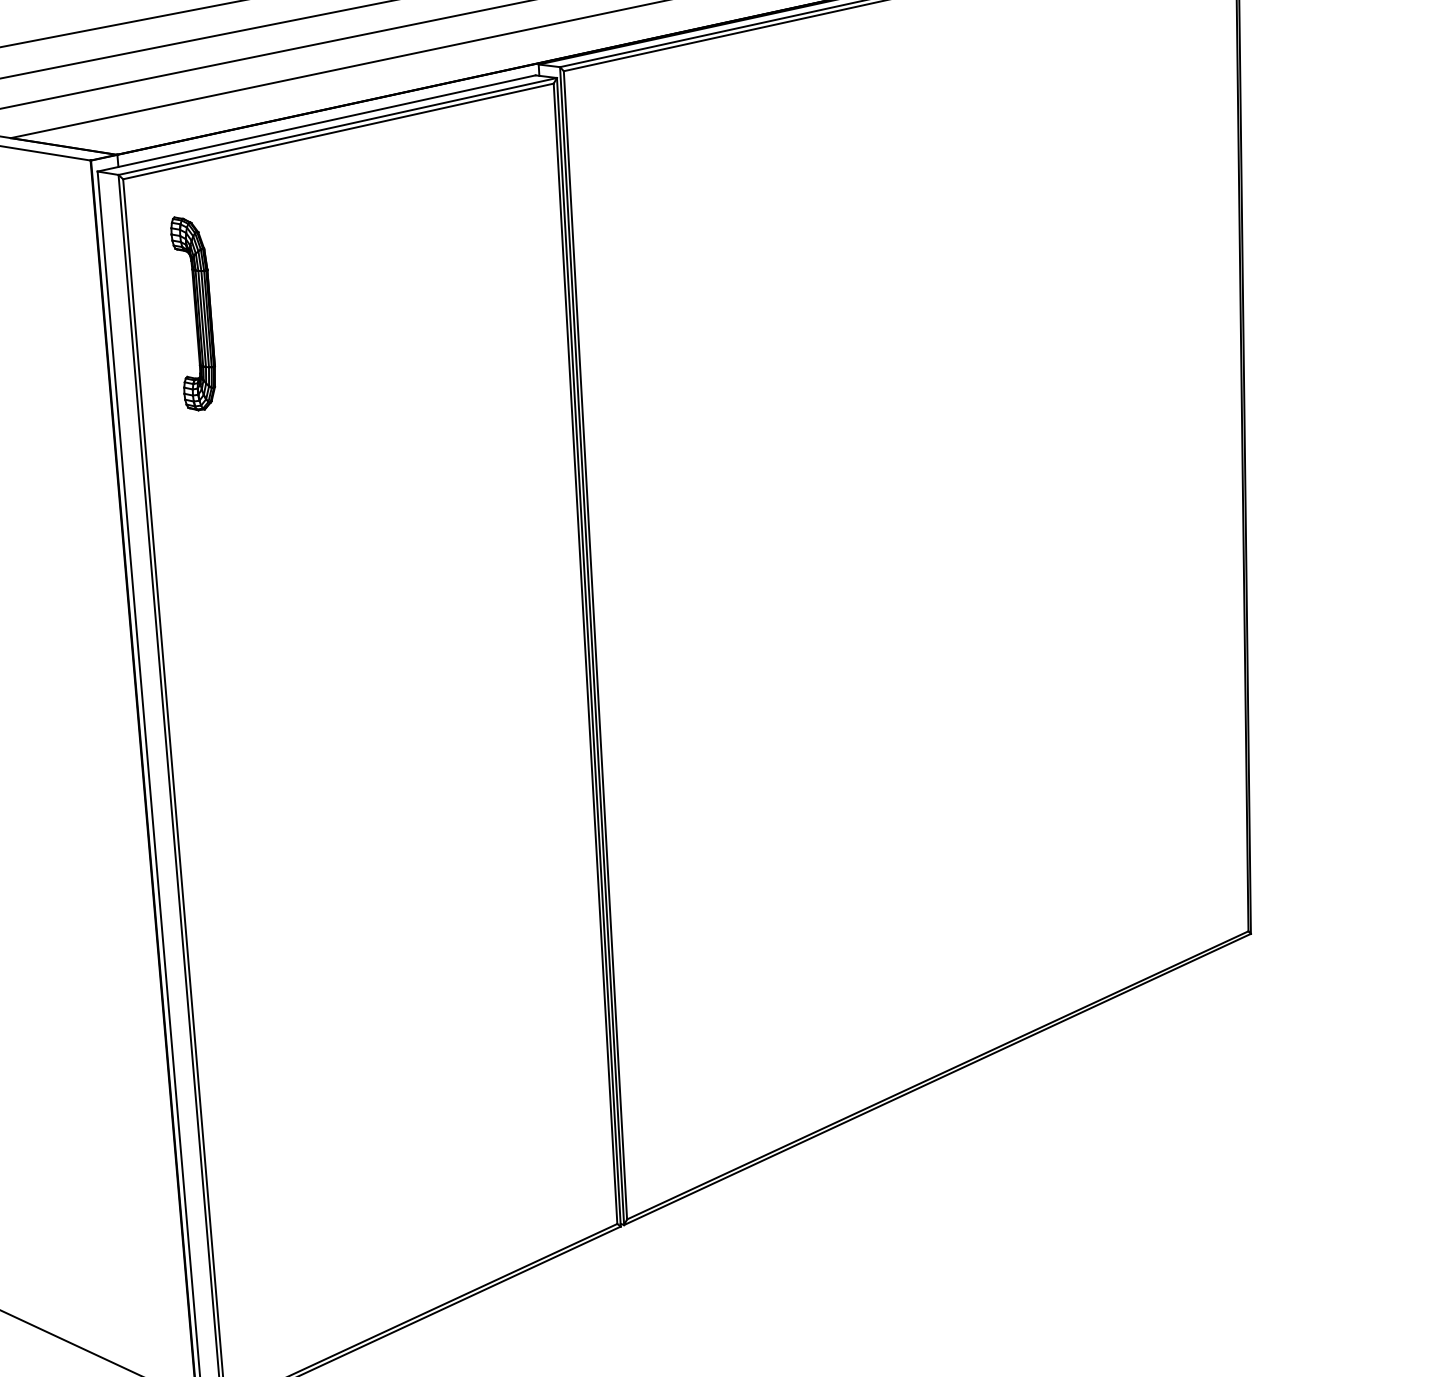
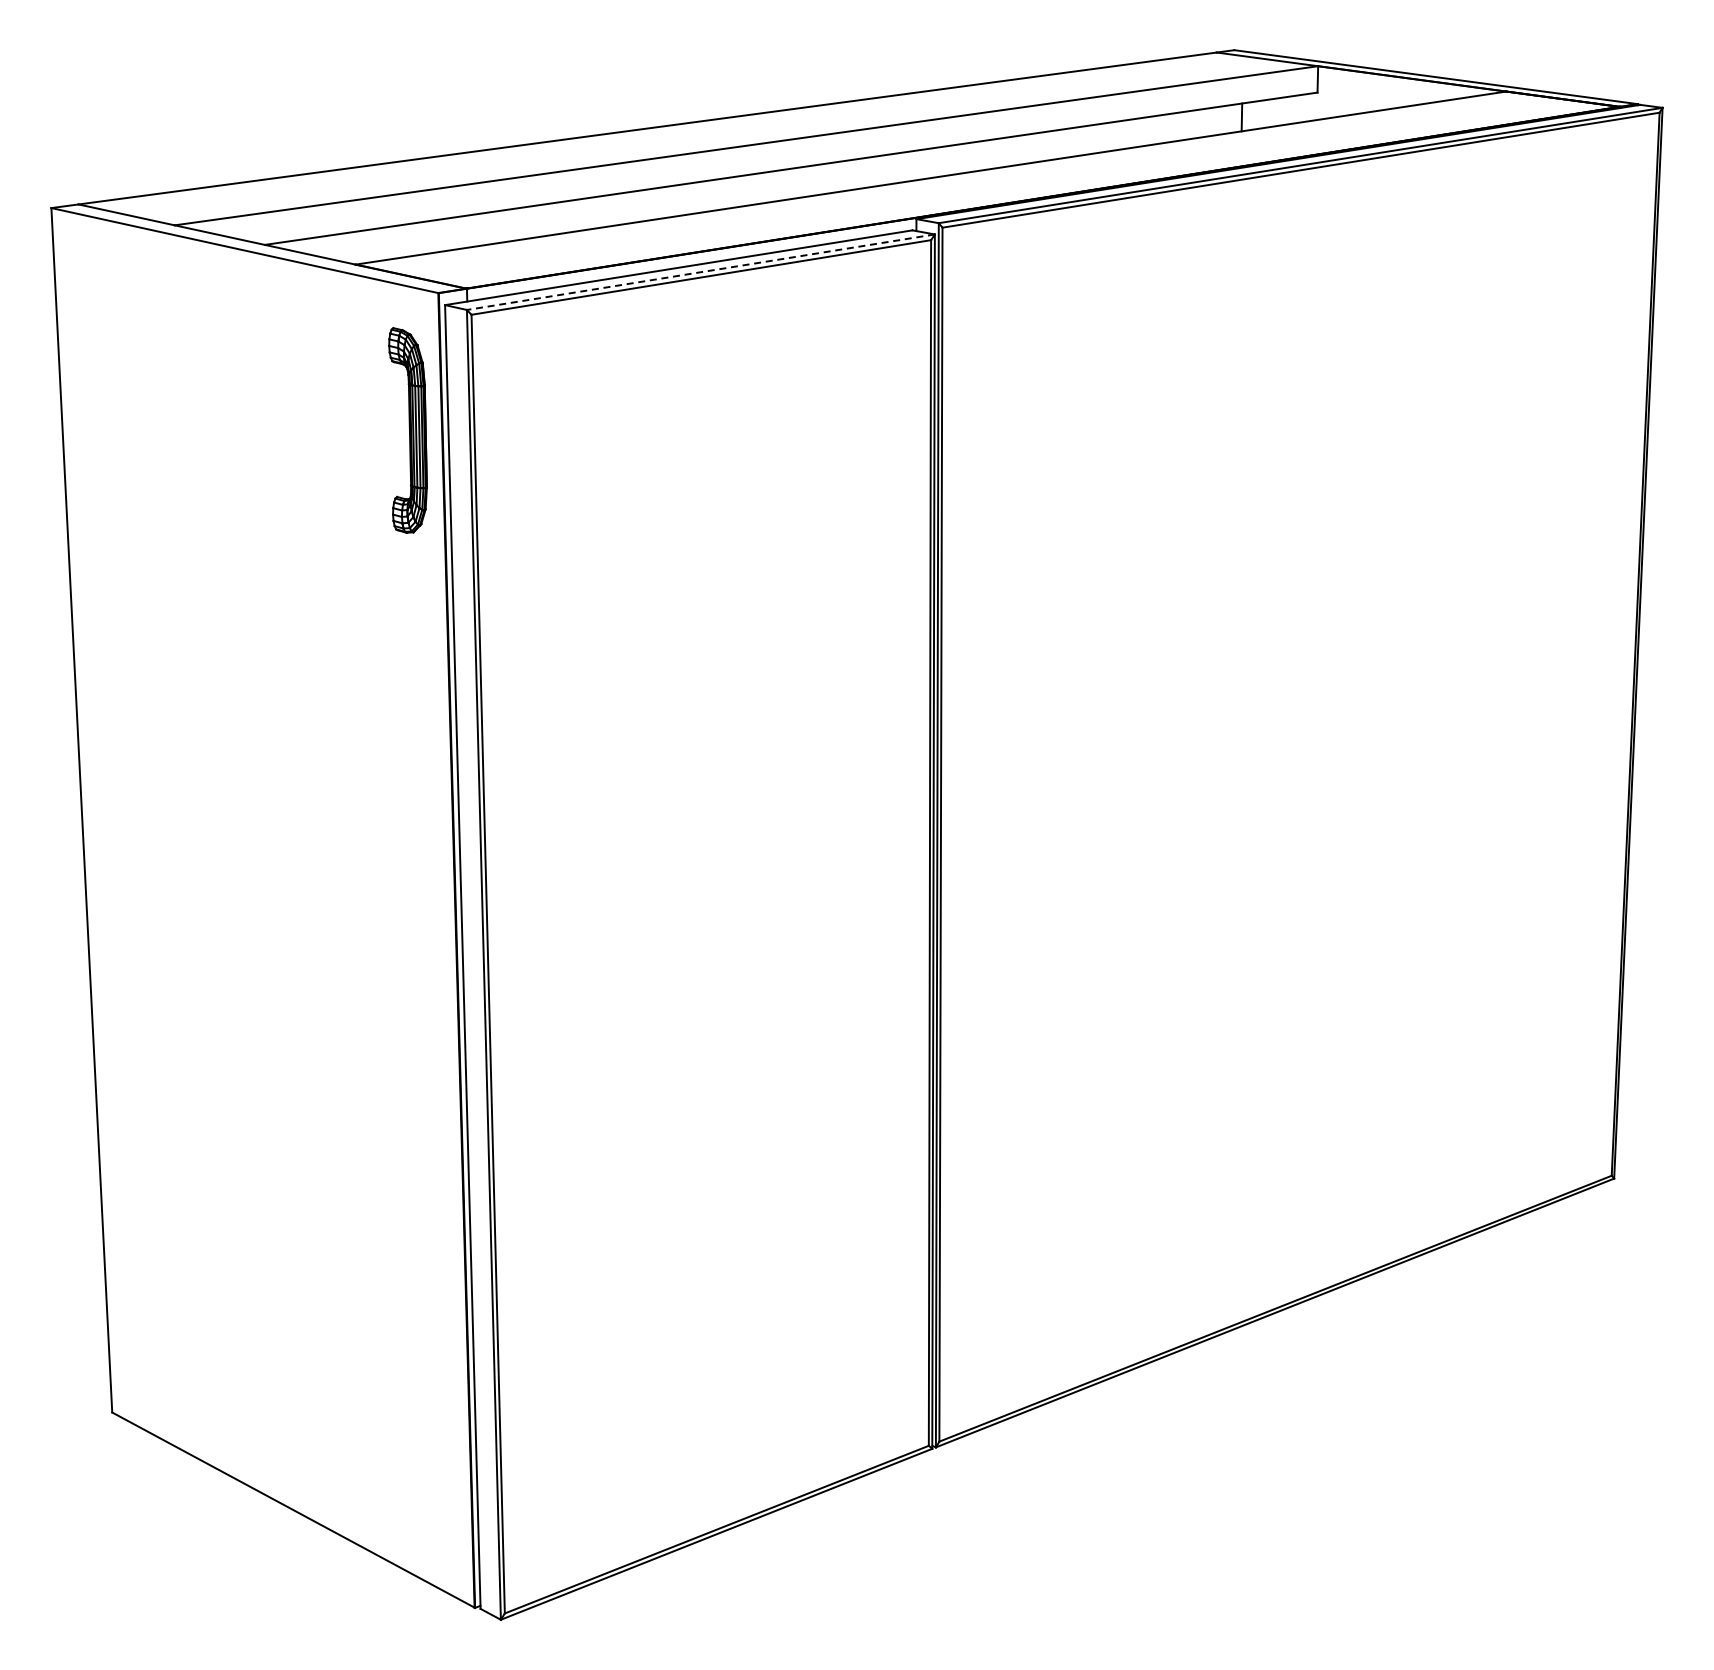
line: (337, 126) -> (700, 272), solid -> dashed
part: (193, 313) -> (407, 430), moved

